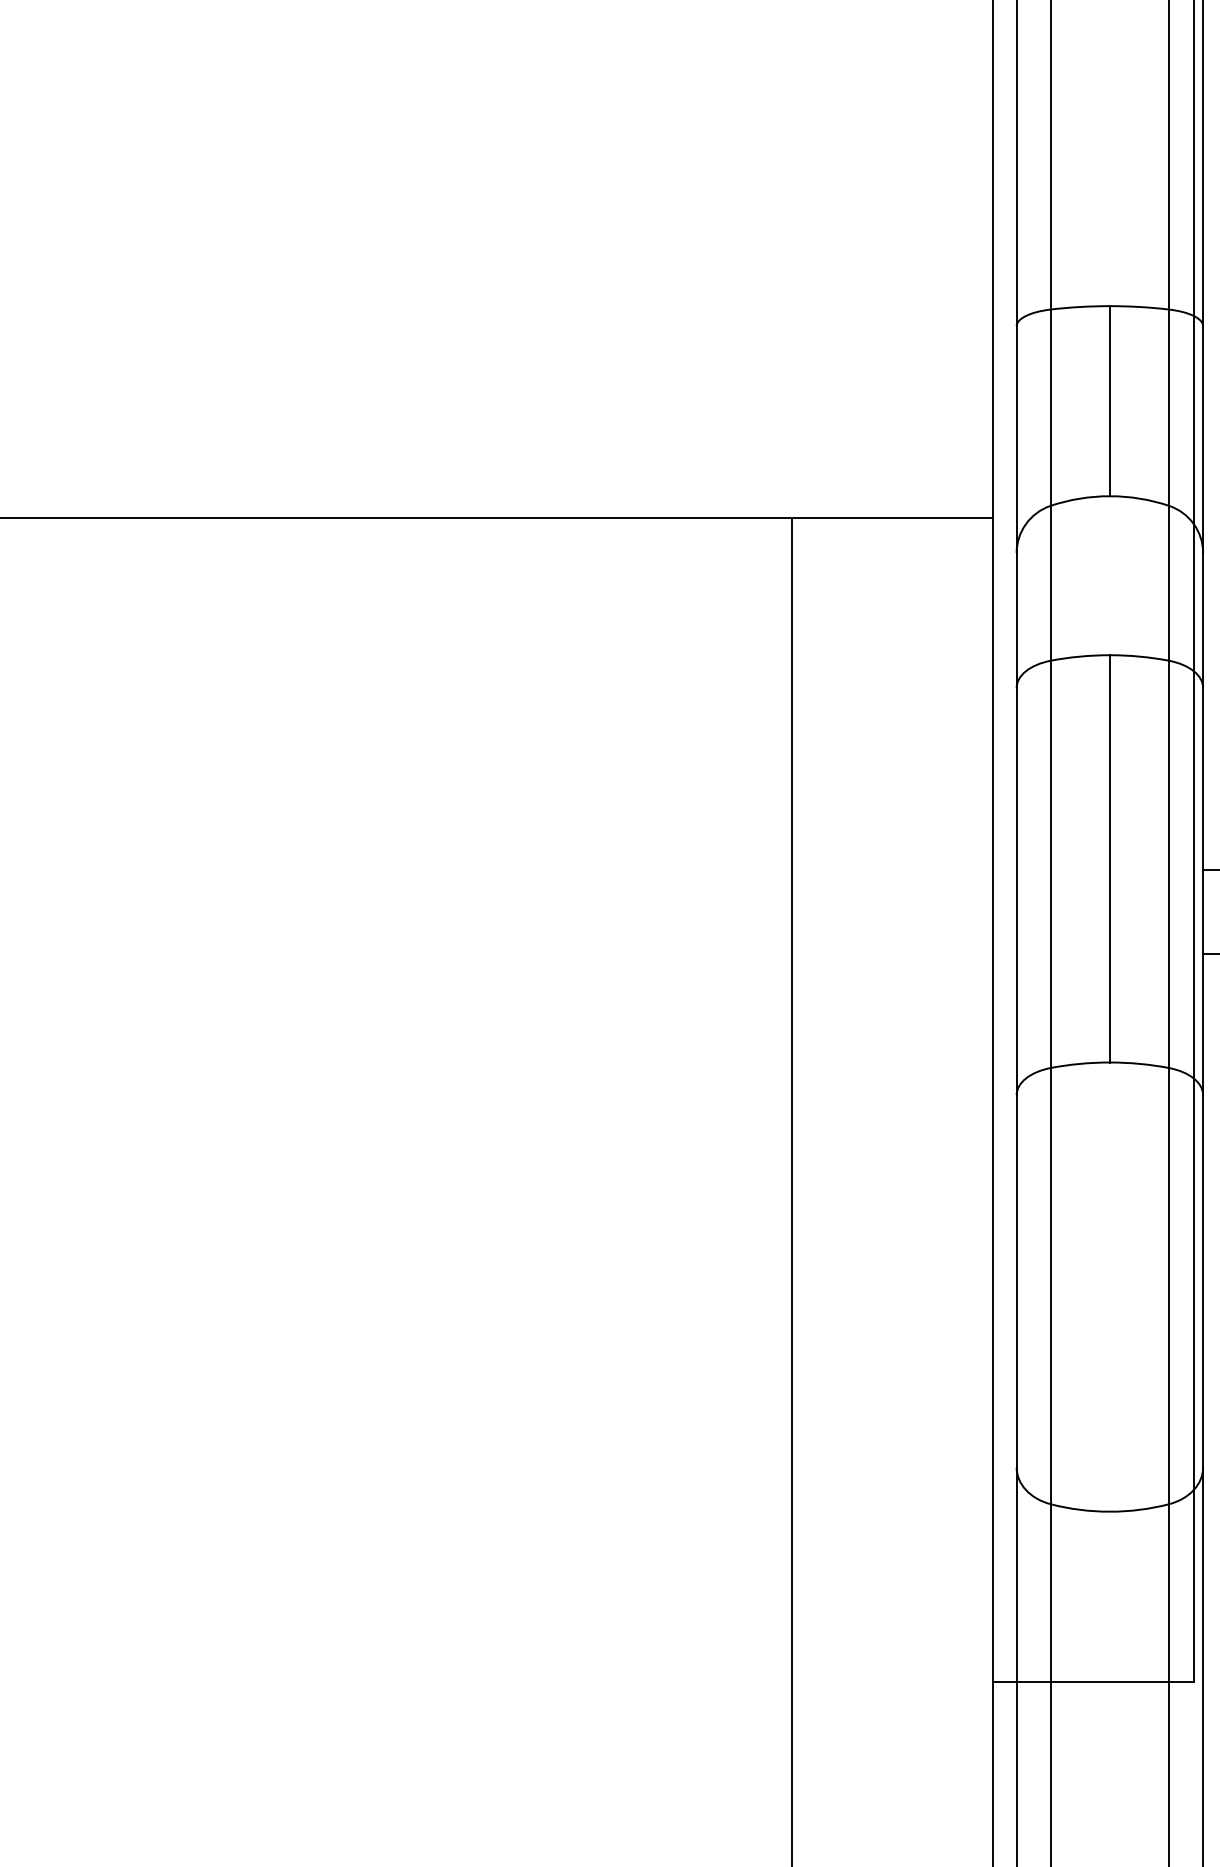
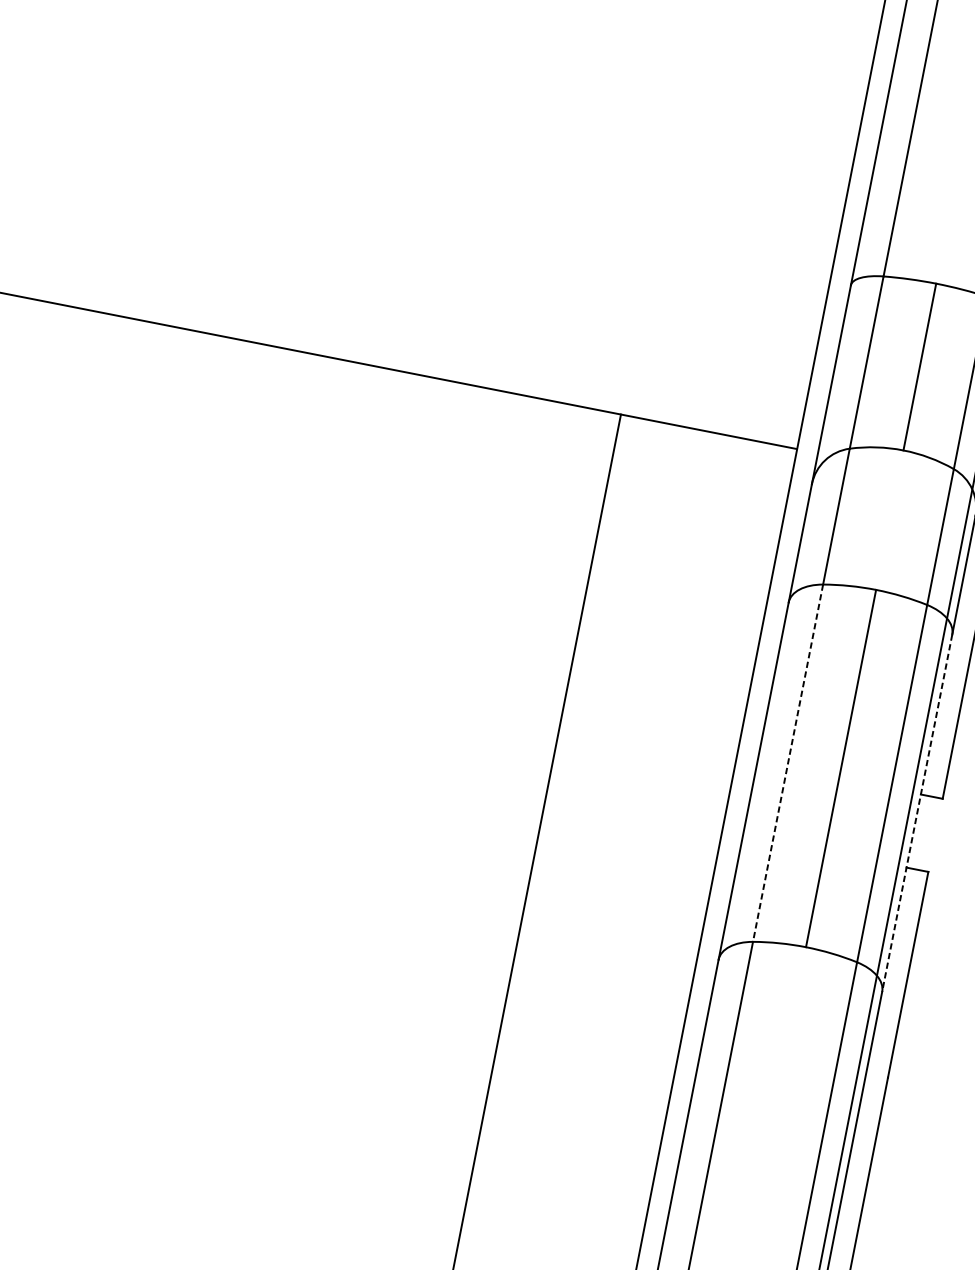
line: (1050, 864) -> (787, 763), solid -> dashed
line: (1203, 891) -> (917, 813), solid -> dashed

